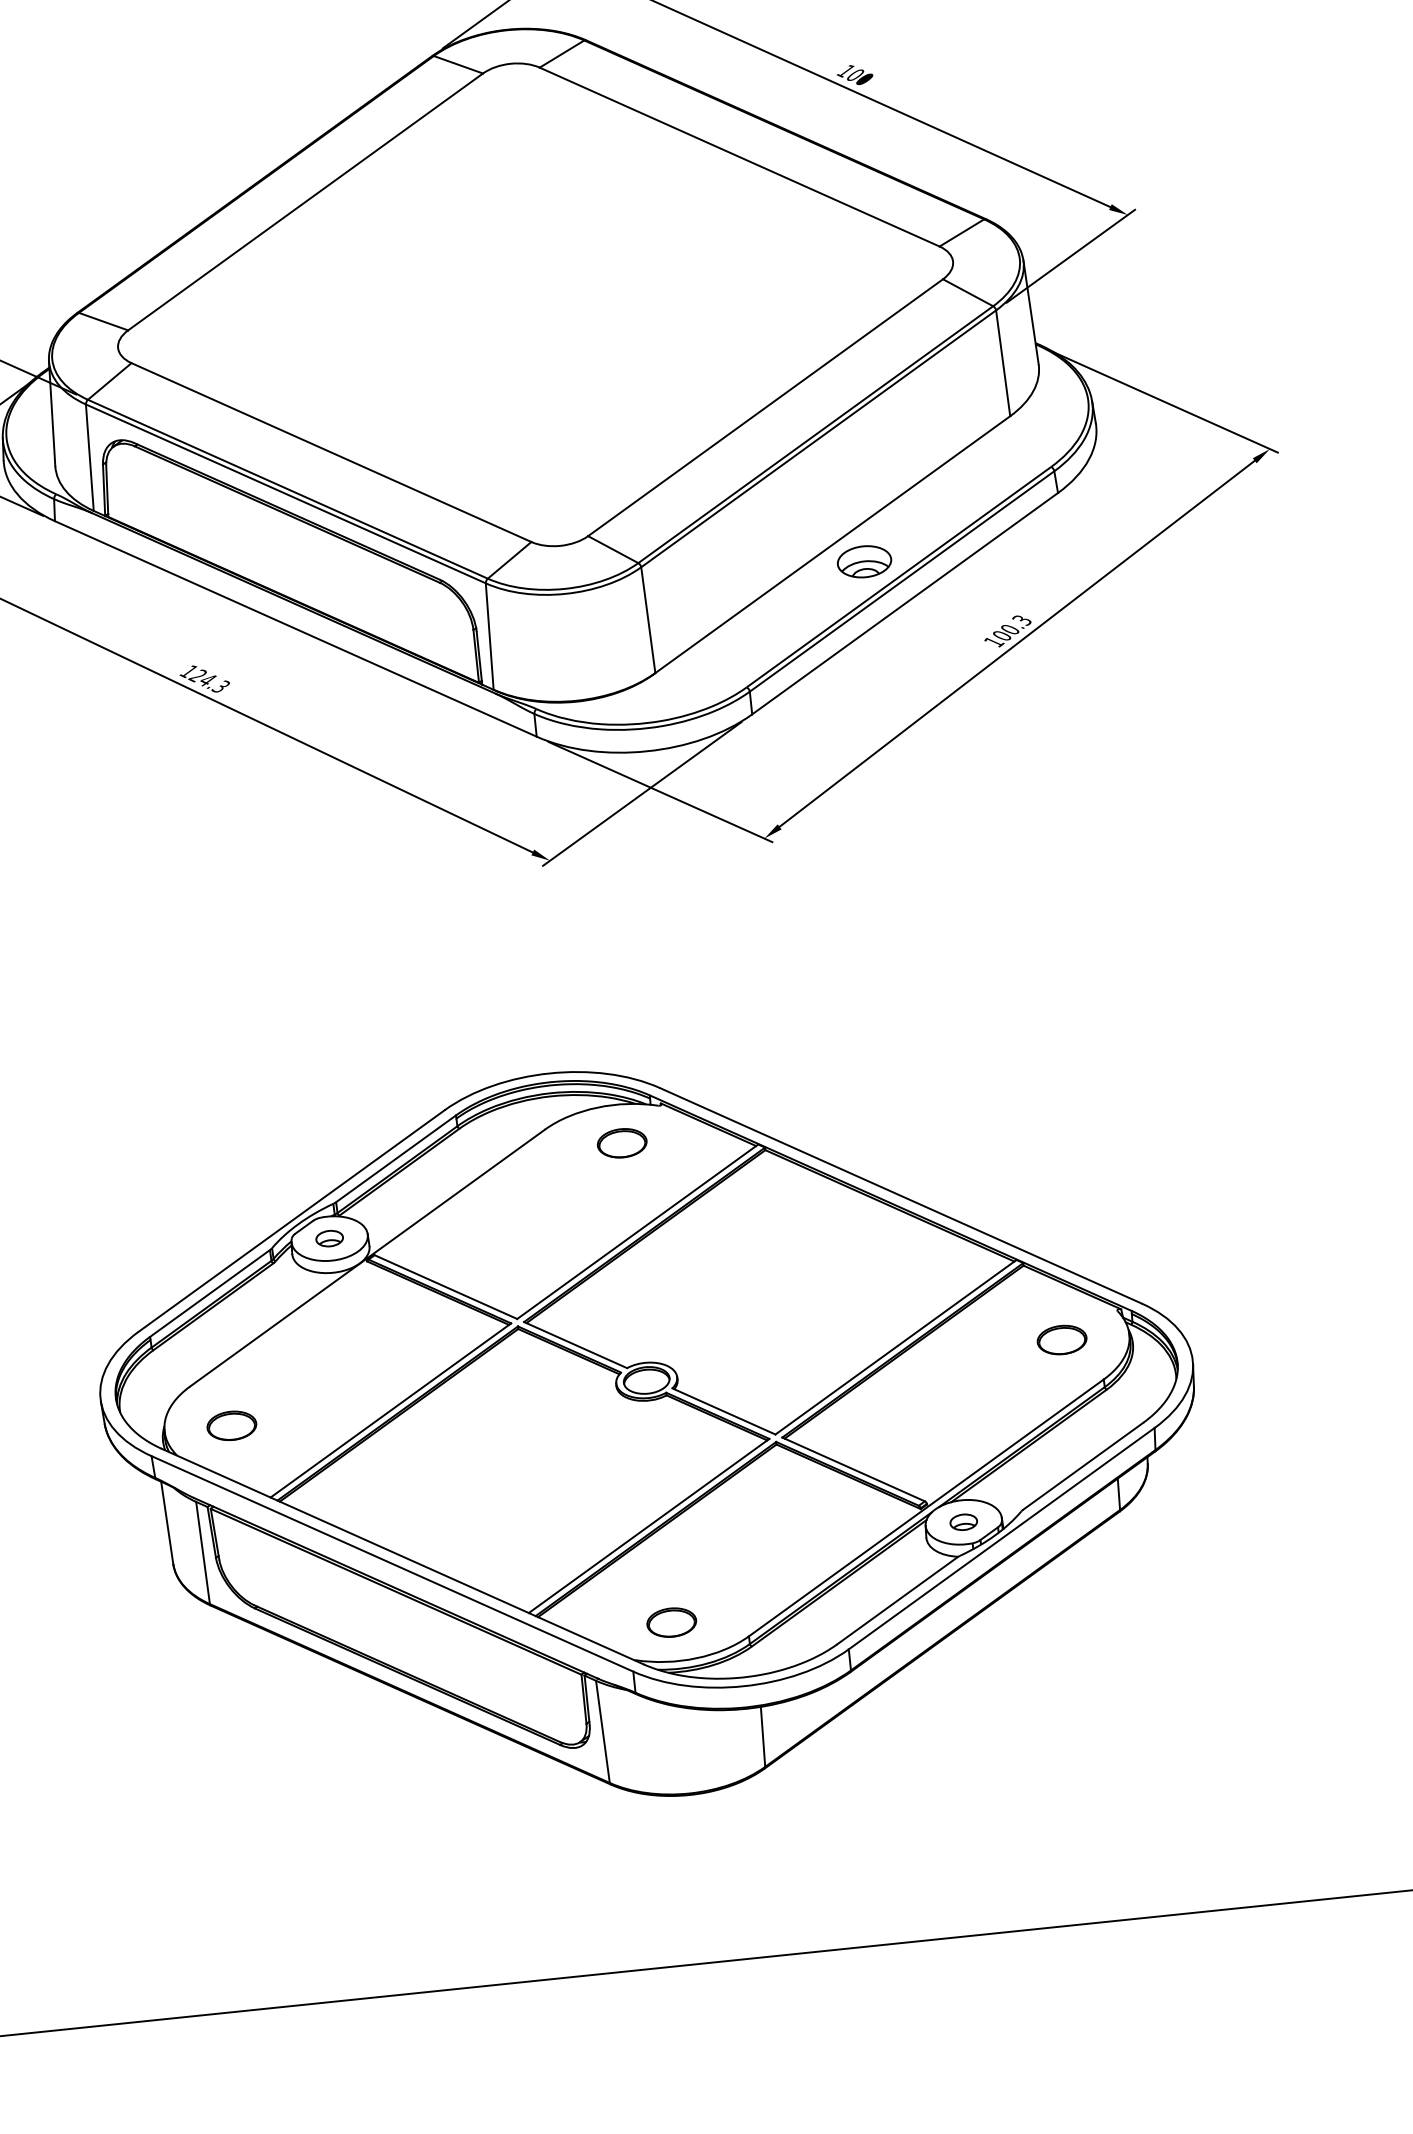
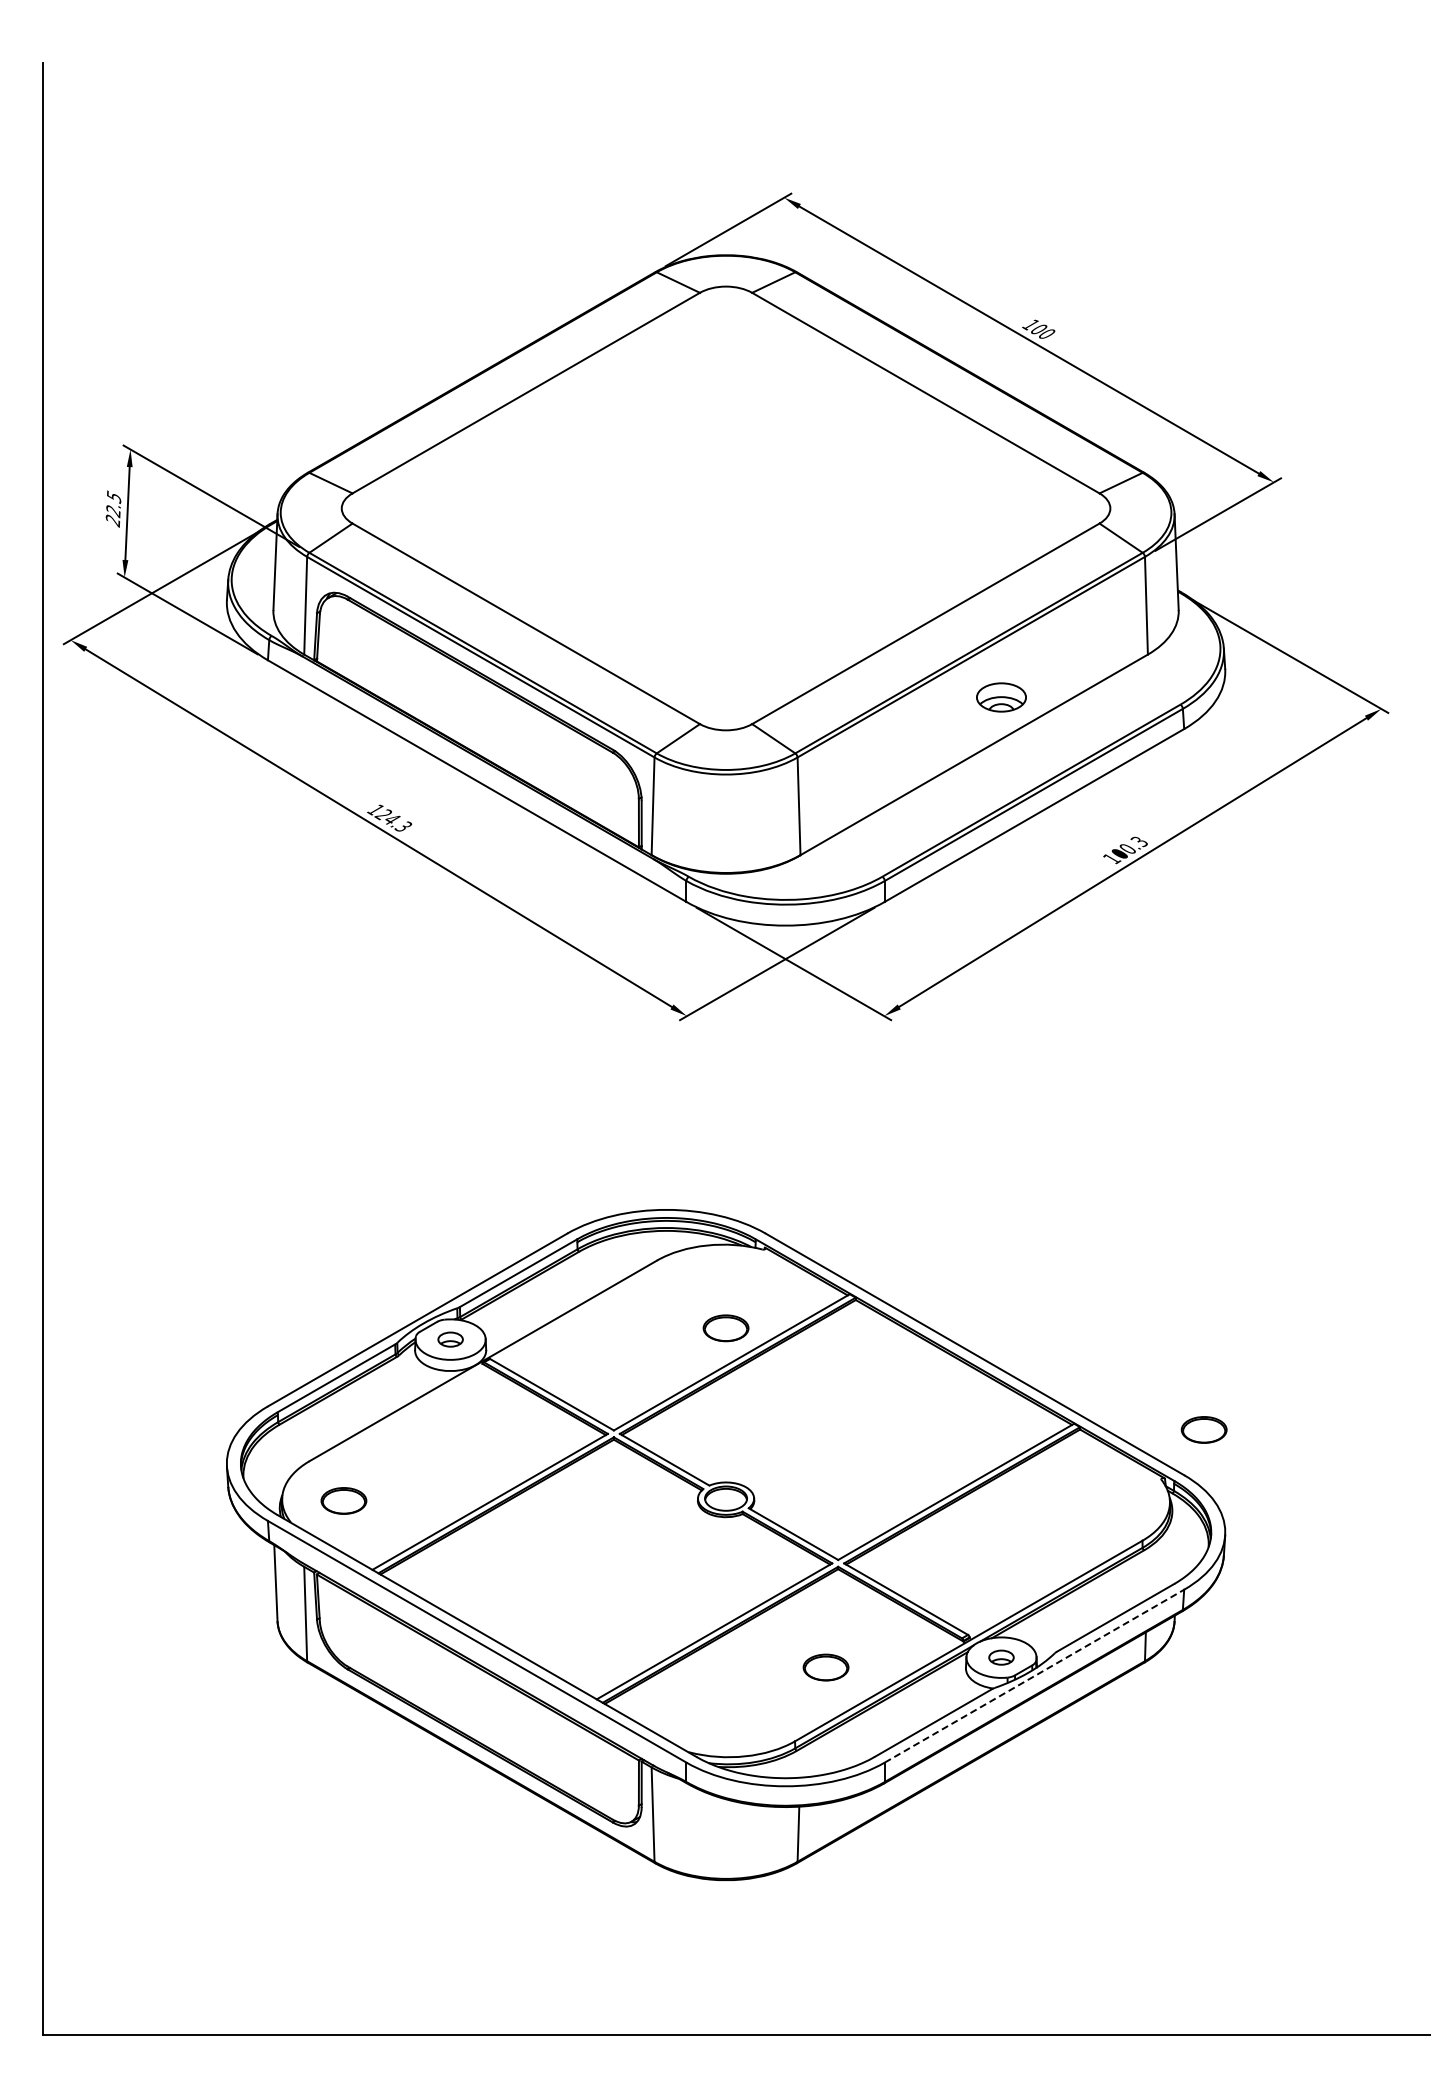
part: (864, 561) -> (1001, 697), moved
part: (621, 1143) -> (725, 1328), moved
part: (1061, 1339) -> (1203, 1429), moved
line: (1001, 1539) -> (1034, 1676), solid -> dashed
part: (671, 1622) -> (825, 1667), moved

